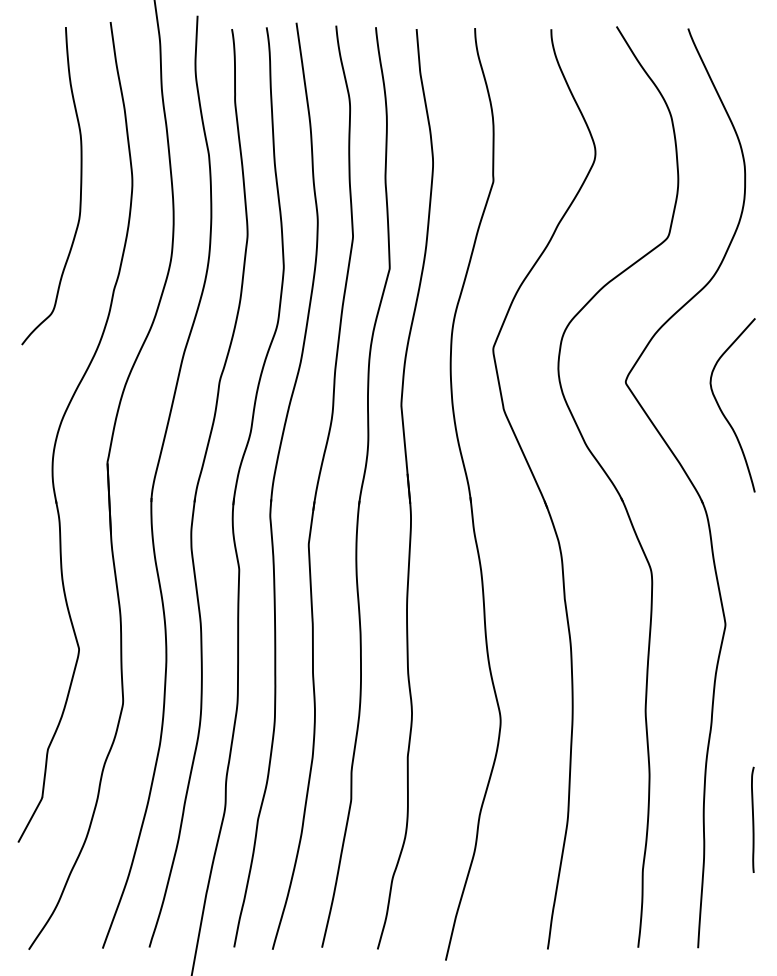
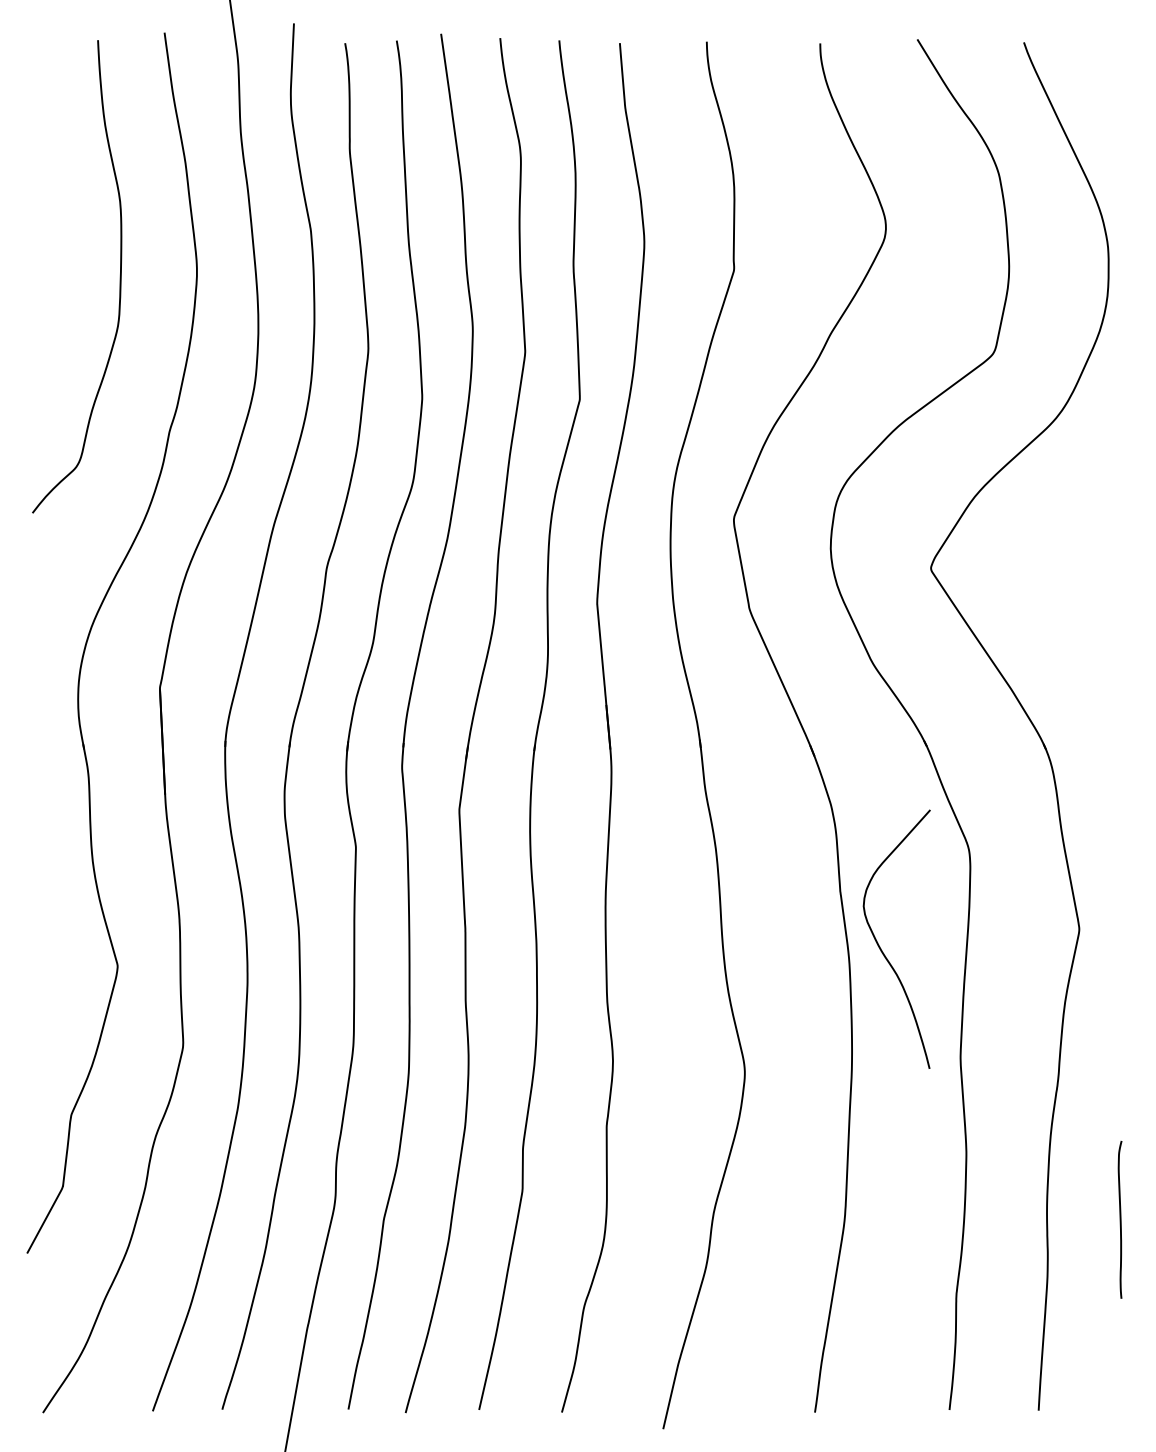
curve: (722, 410) -> (881, 946), moved

